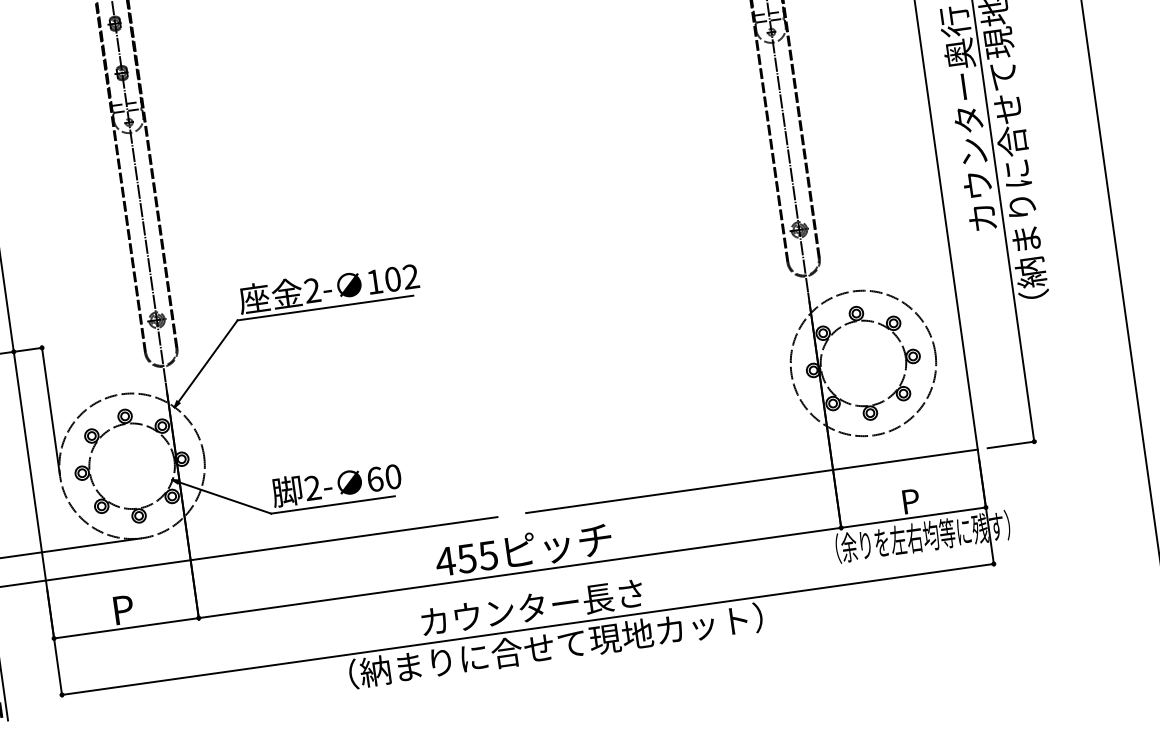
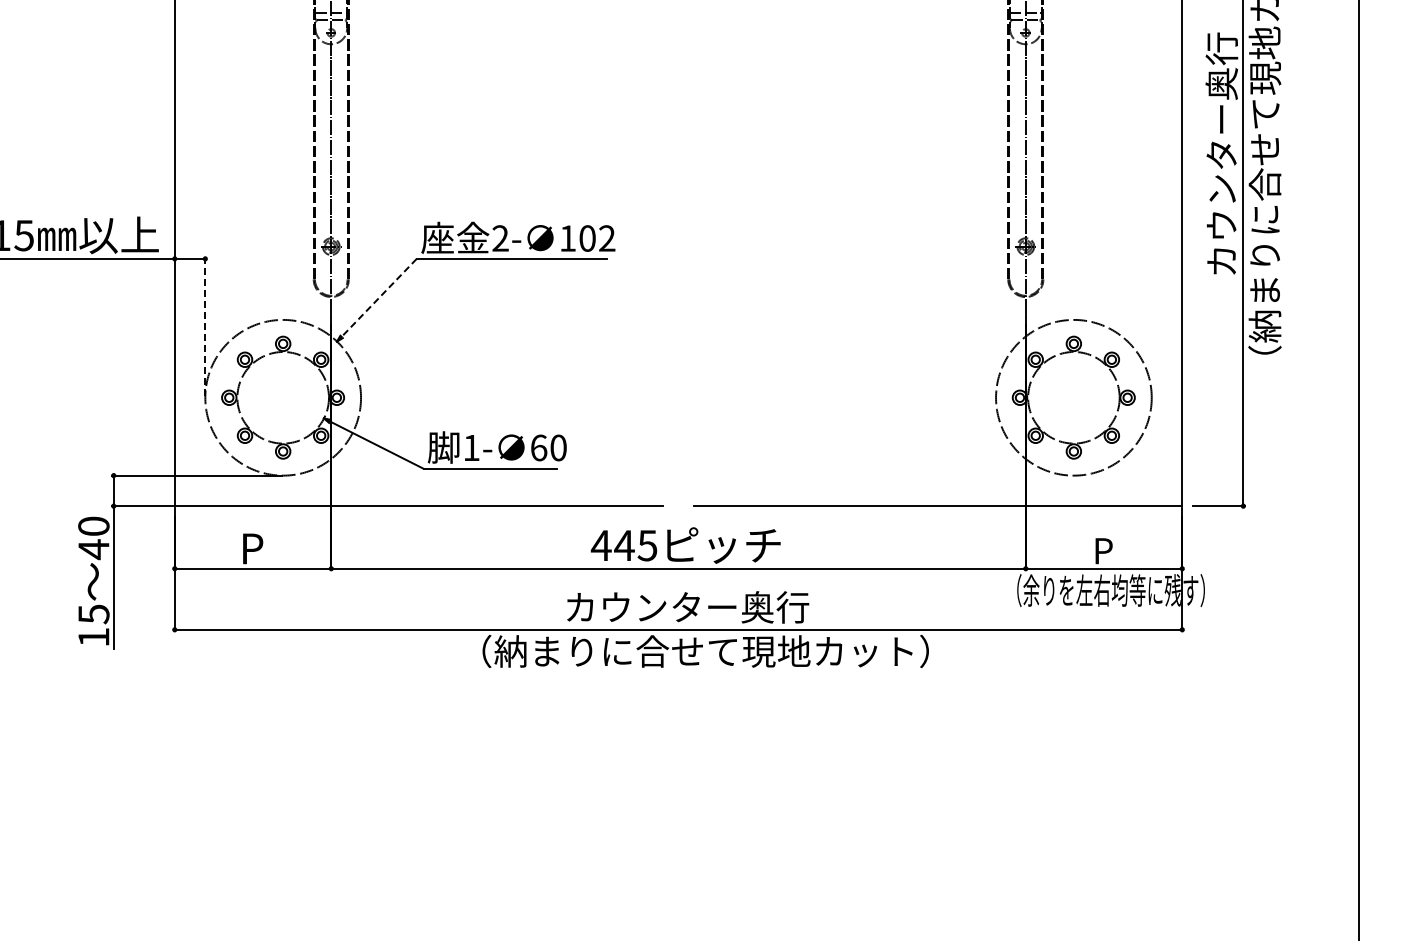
line: (207, 362) -> (378, 298), solid -> dashed
line: (50, 410) -> (205, 326), solid -> dashed
text: (312, 487) -> (471, 447), 2- -> 1-
text: (467, 558) -> (624, 545), 455 -> 445
text: (614, 596) -> (775, 607), カウンター長さ -> カウンター奥行

